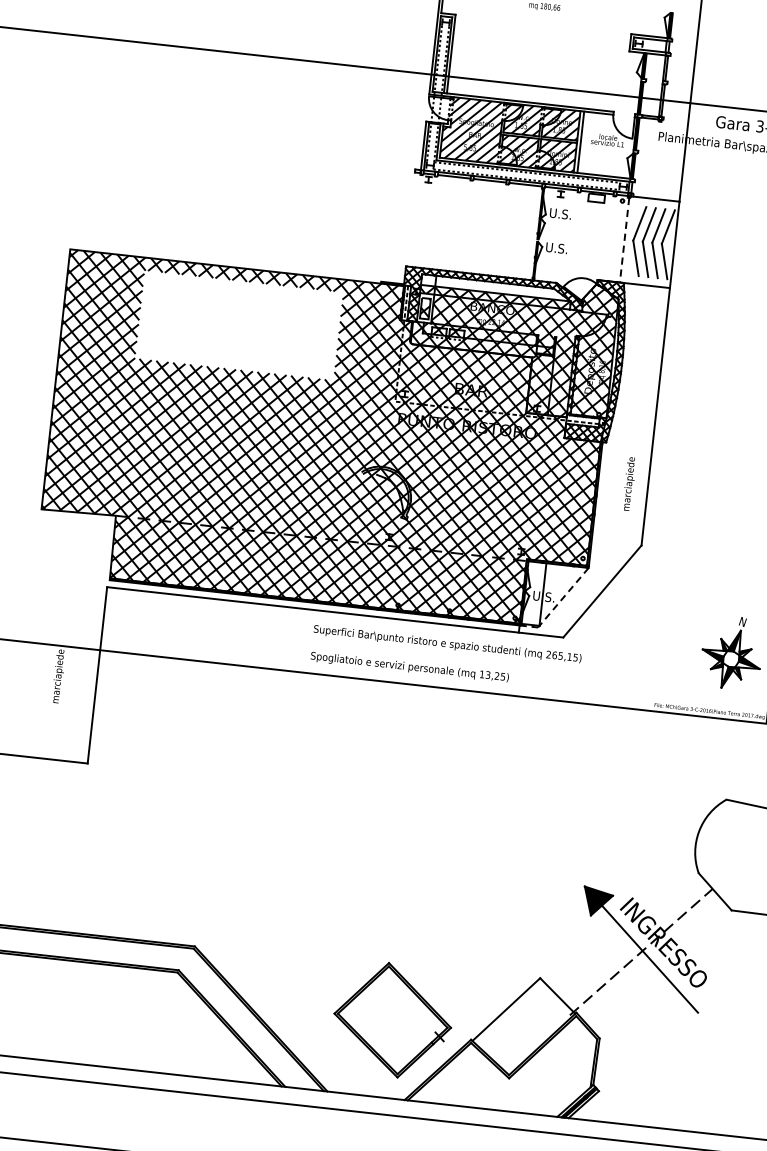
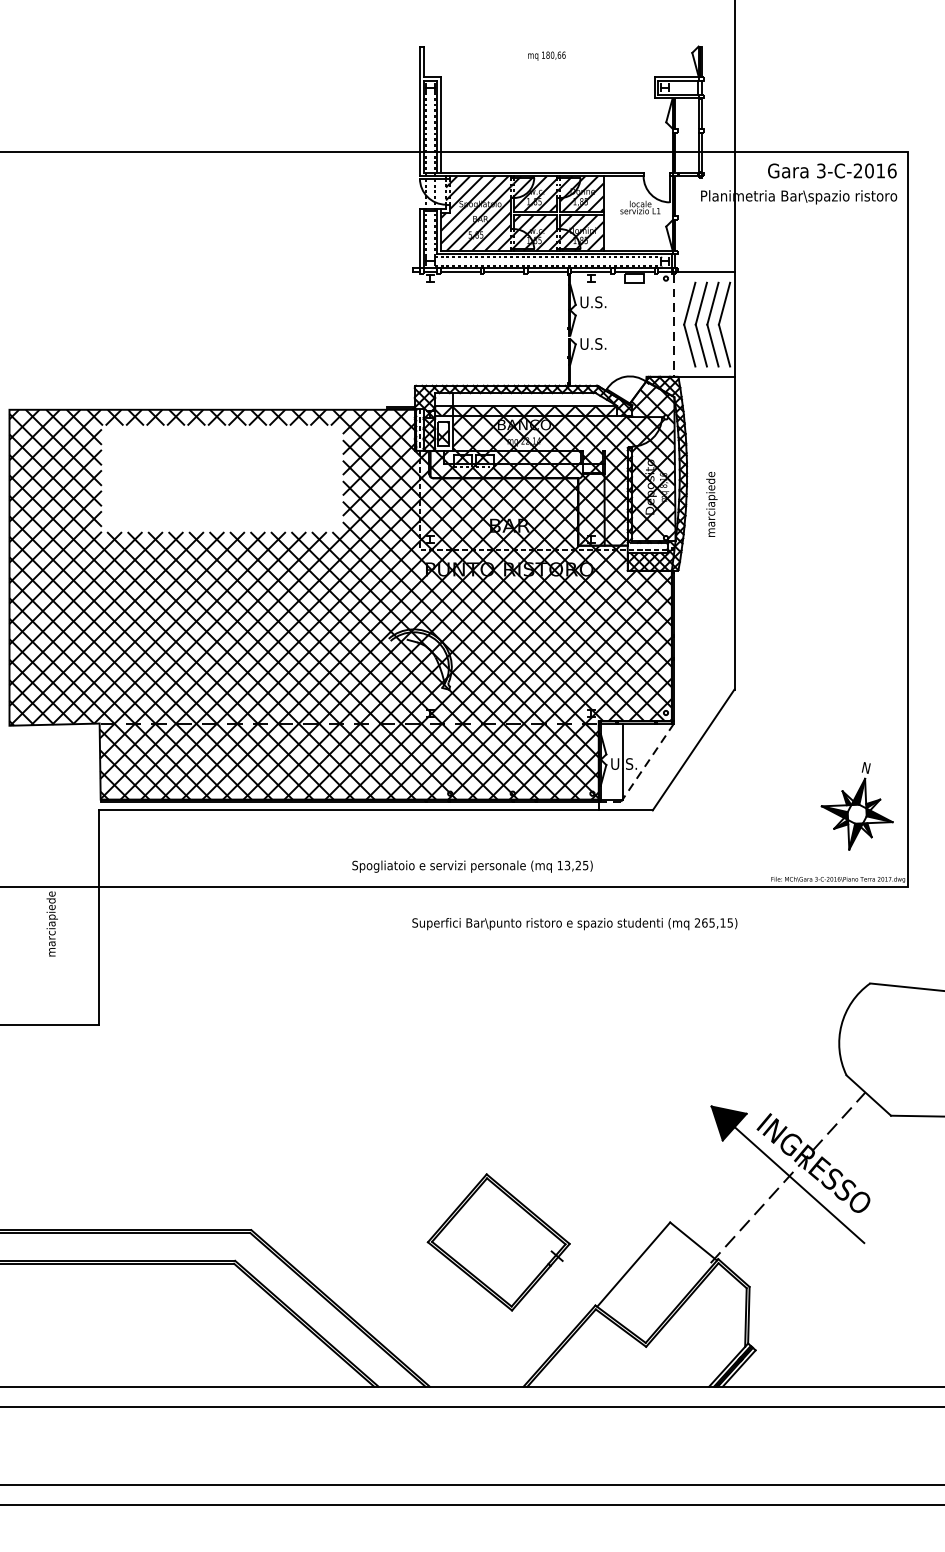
line: (581, 142) -> (608, 213), removed
text: (629, 483) -> (711, 503), moved
text: (447, 644) -> (574, 924), moved
part: (392, 1020) -> (498, 1242), moved

